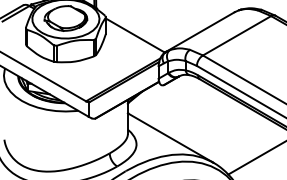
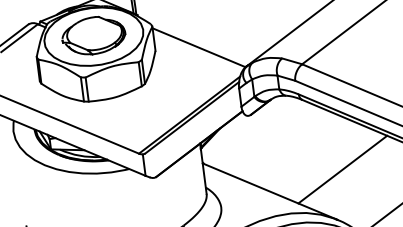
line: (220, 129) -> (341, 169), added

